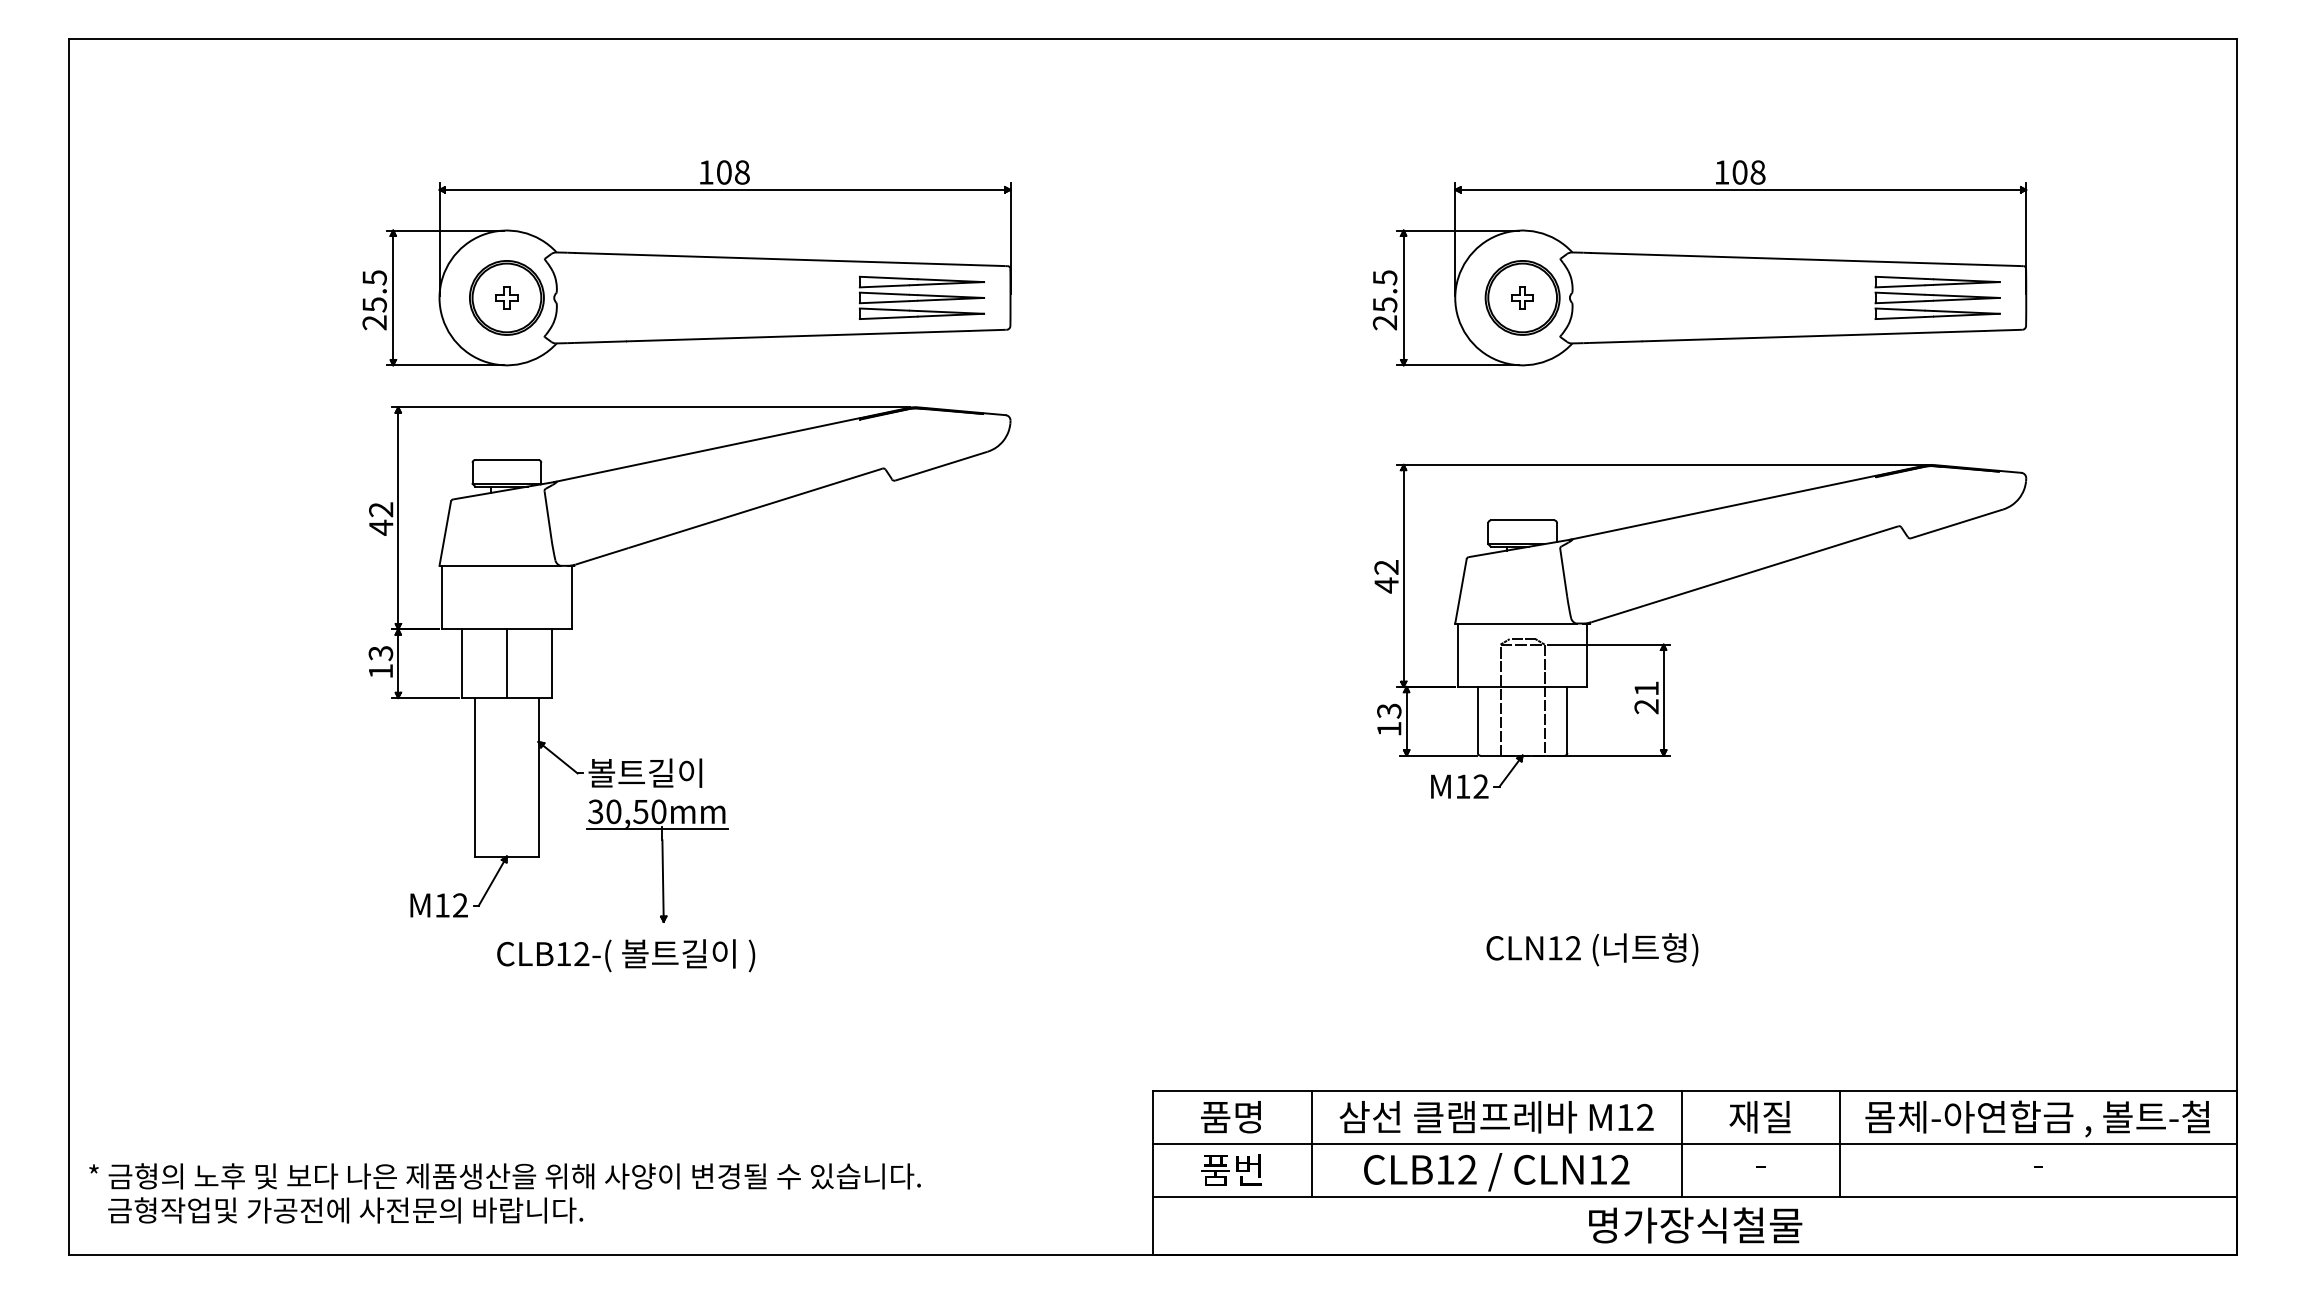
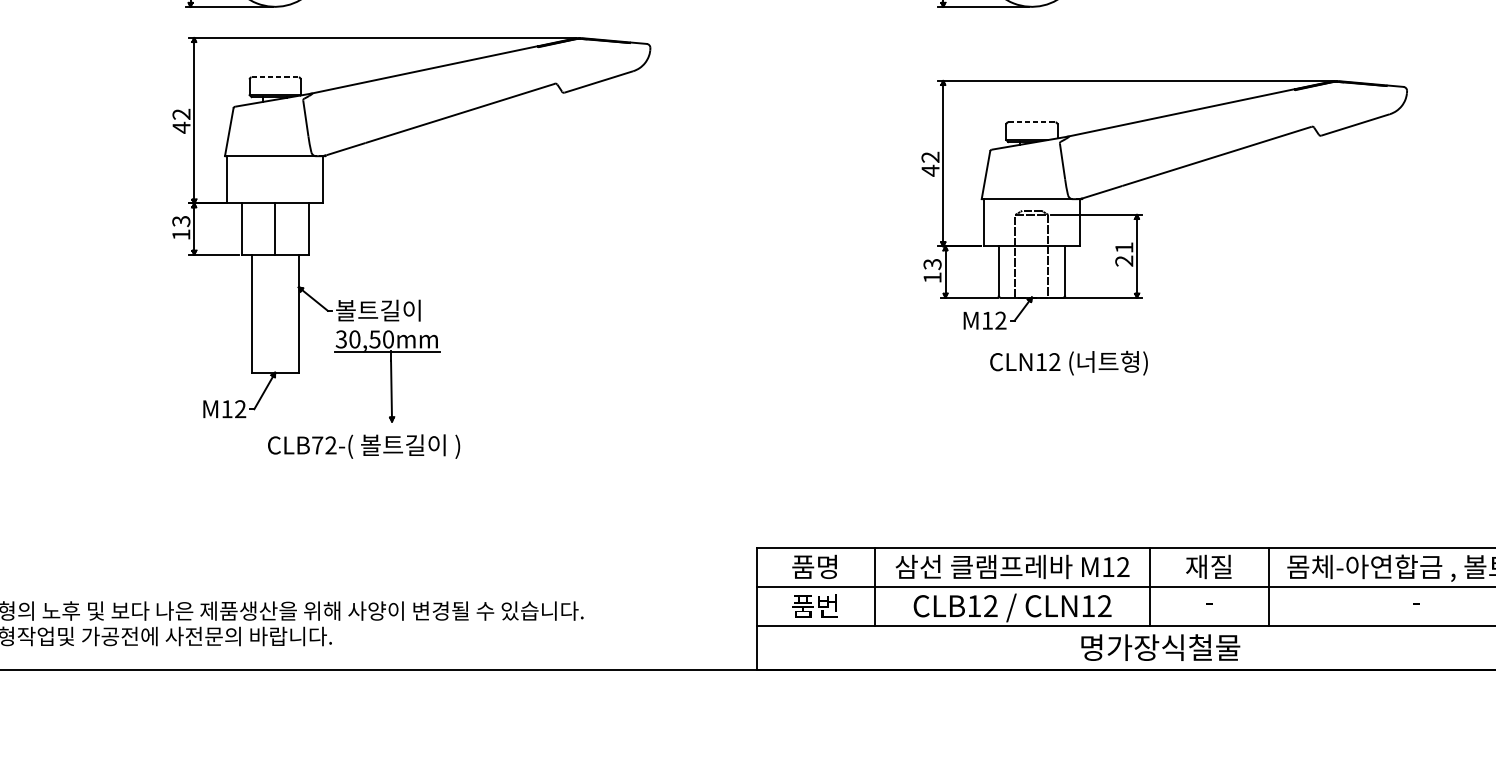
line: (506, 460) -> (274, 77), solid -> dashed
line: (1522, 520) -> (1031, 122), solid -> dashed
text: (1592, 949) -> (1069, 363), moved
text: (563, 953) -> (317, 445), CLB12-( -> CLB72-(

